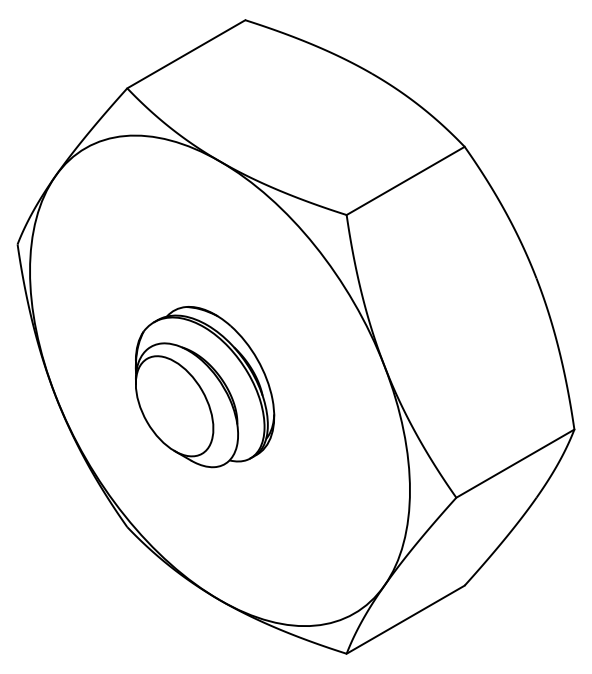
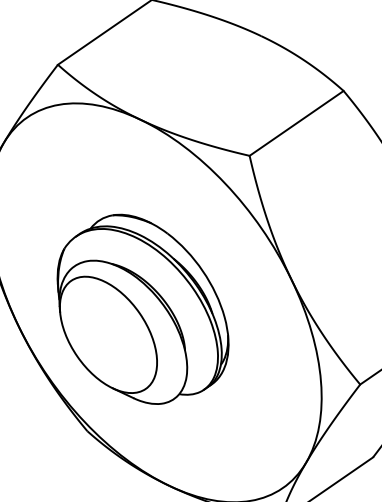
part: (204, 386) -> (142, 308), size x1.43

